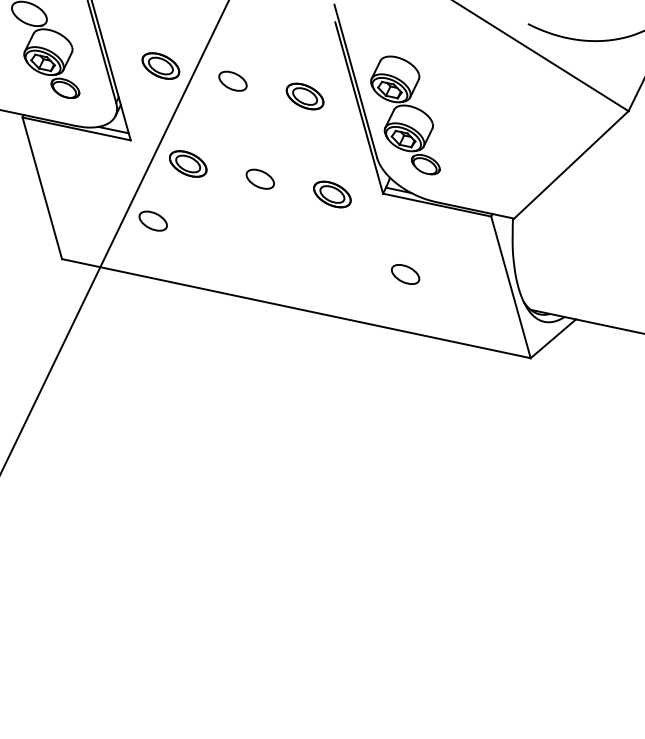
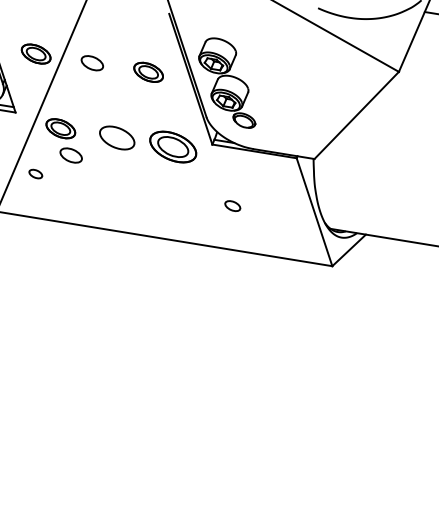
part: (259, 178) -> (116, 137), size x1.6
part: (332, 194) -> (173, 147), size x1.6
part: (199, 198) -> (70, 154), added
part: (152, 220) -> (35, 173), size x0.6
part: (405, 274) -> (232, 206), size x0.7

